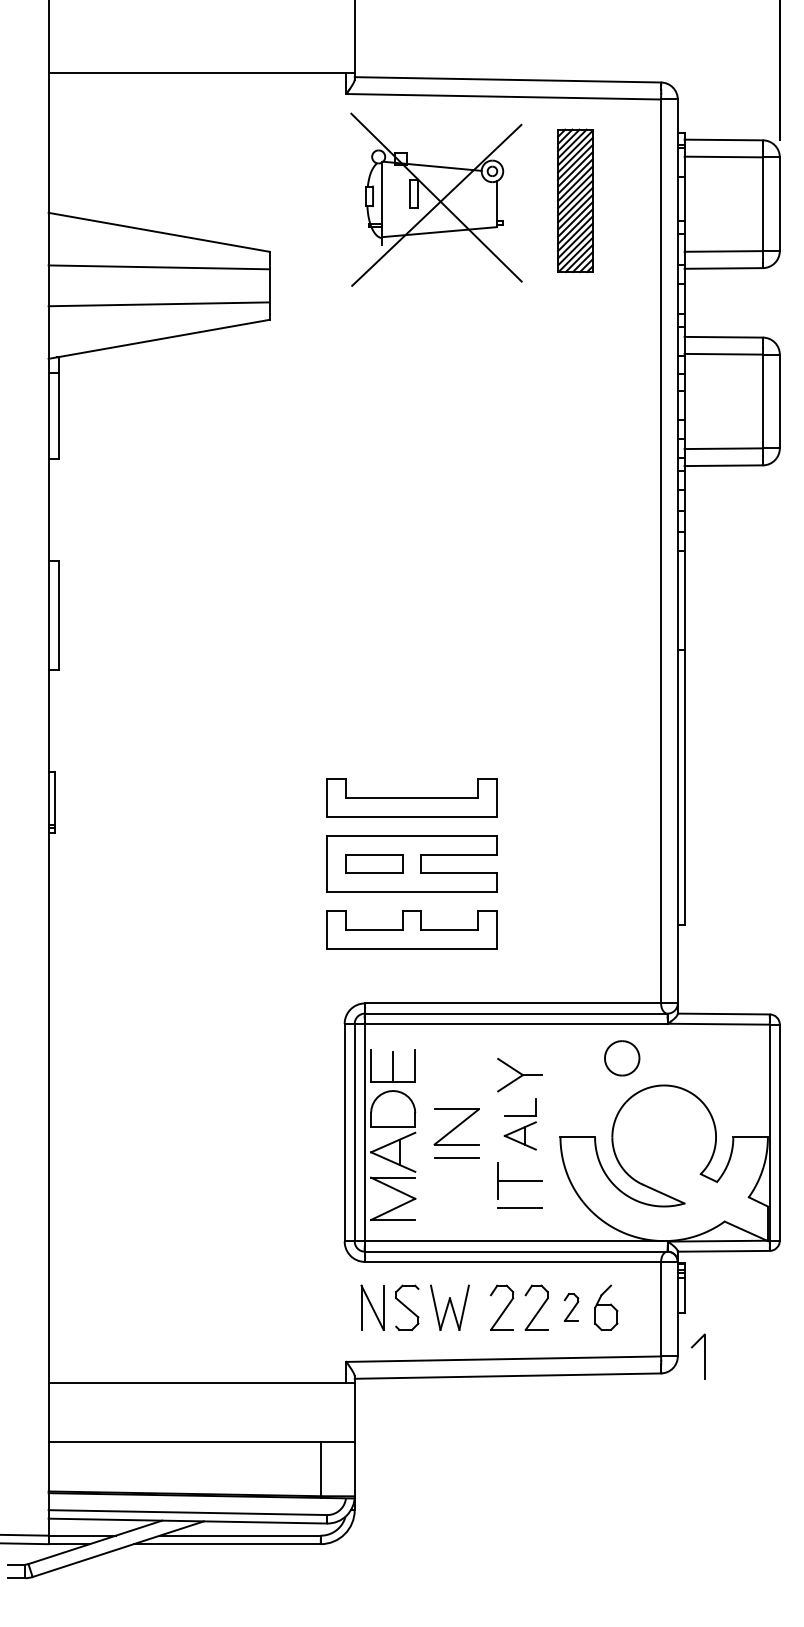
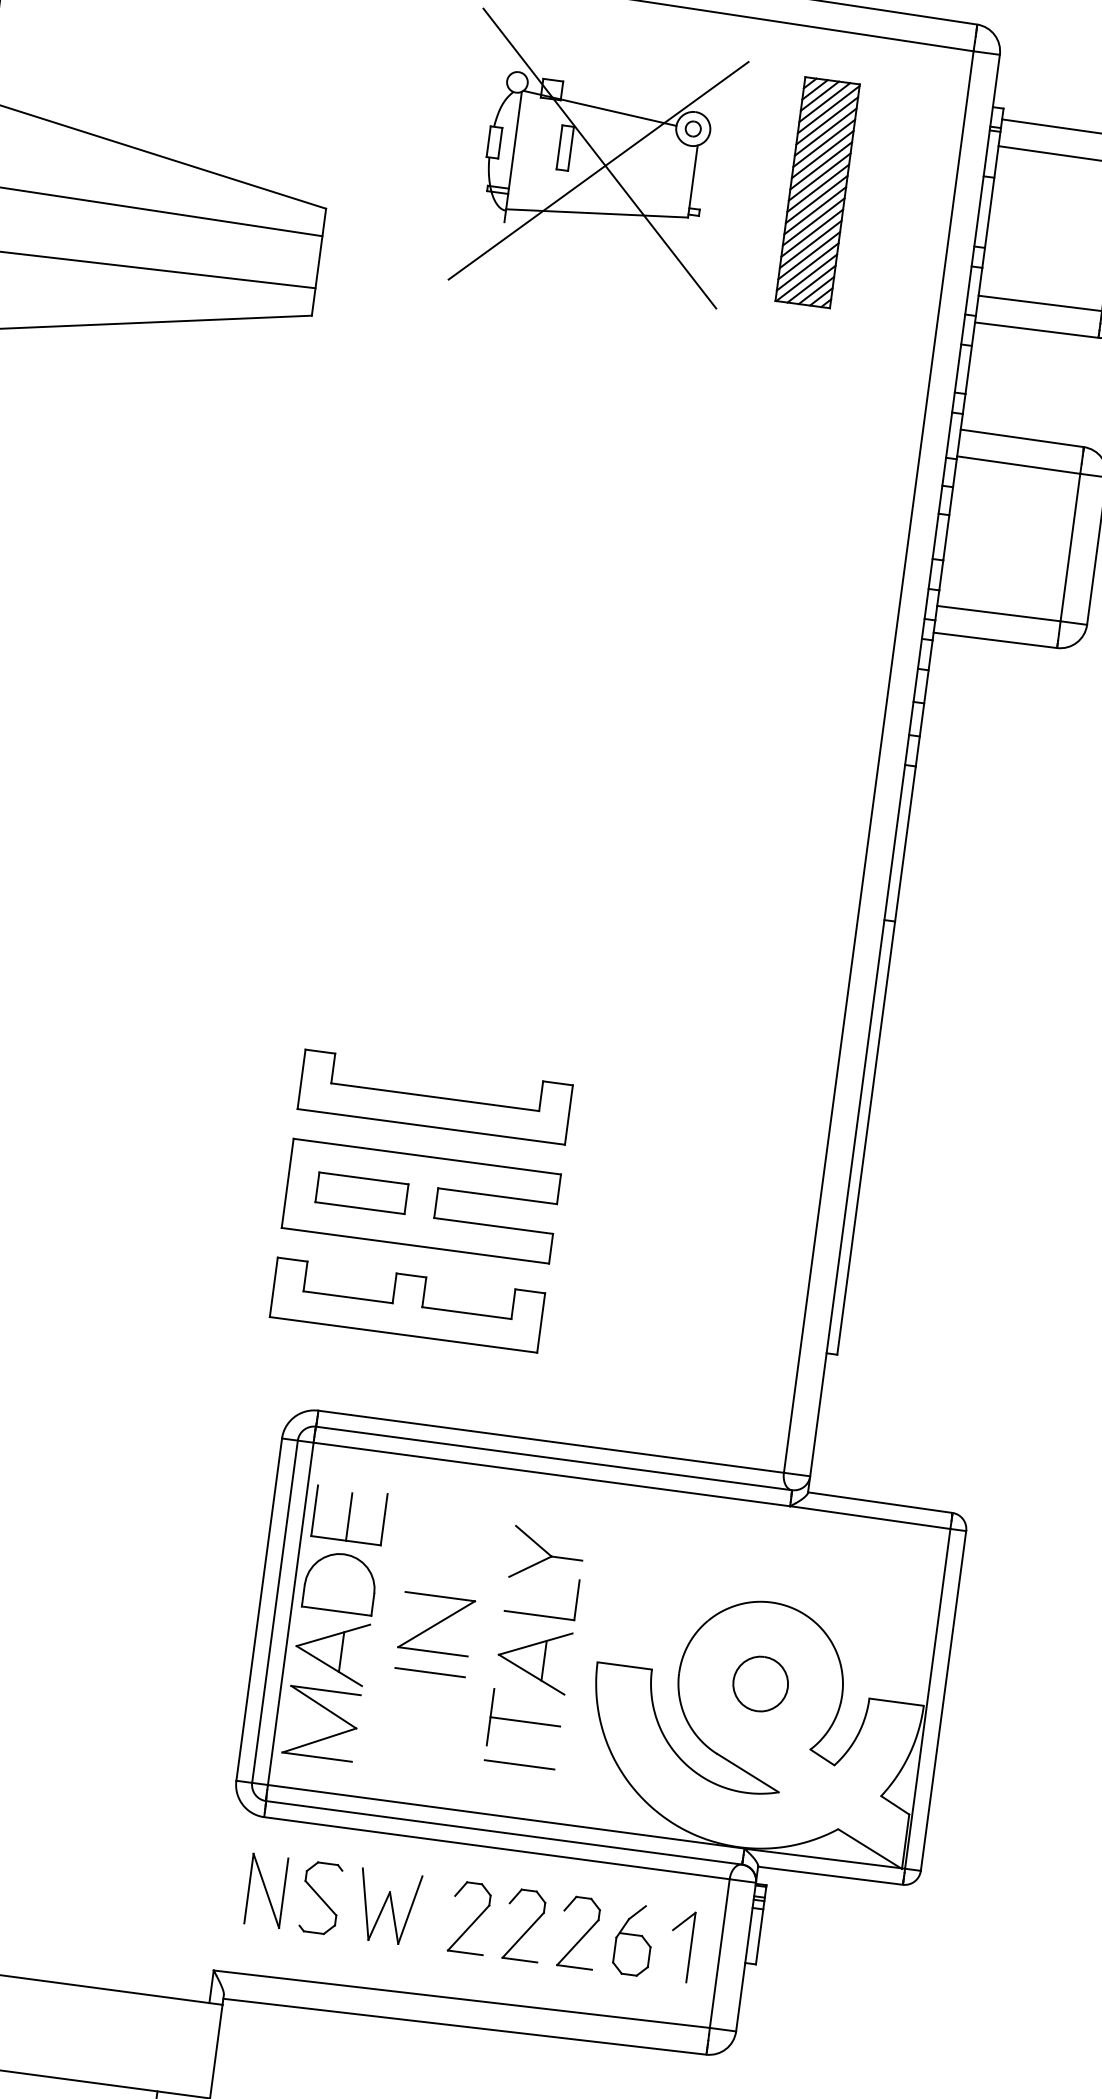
part: (622, 1058) -> (761, 1684), moved
part: (520, 1124) -> (537, 1633), size x1.43
part: (571, 1307) -> (579, 1932), size x1.67
part: (704, 1356) -> (690, 1947), moved

